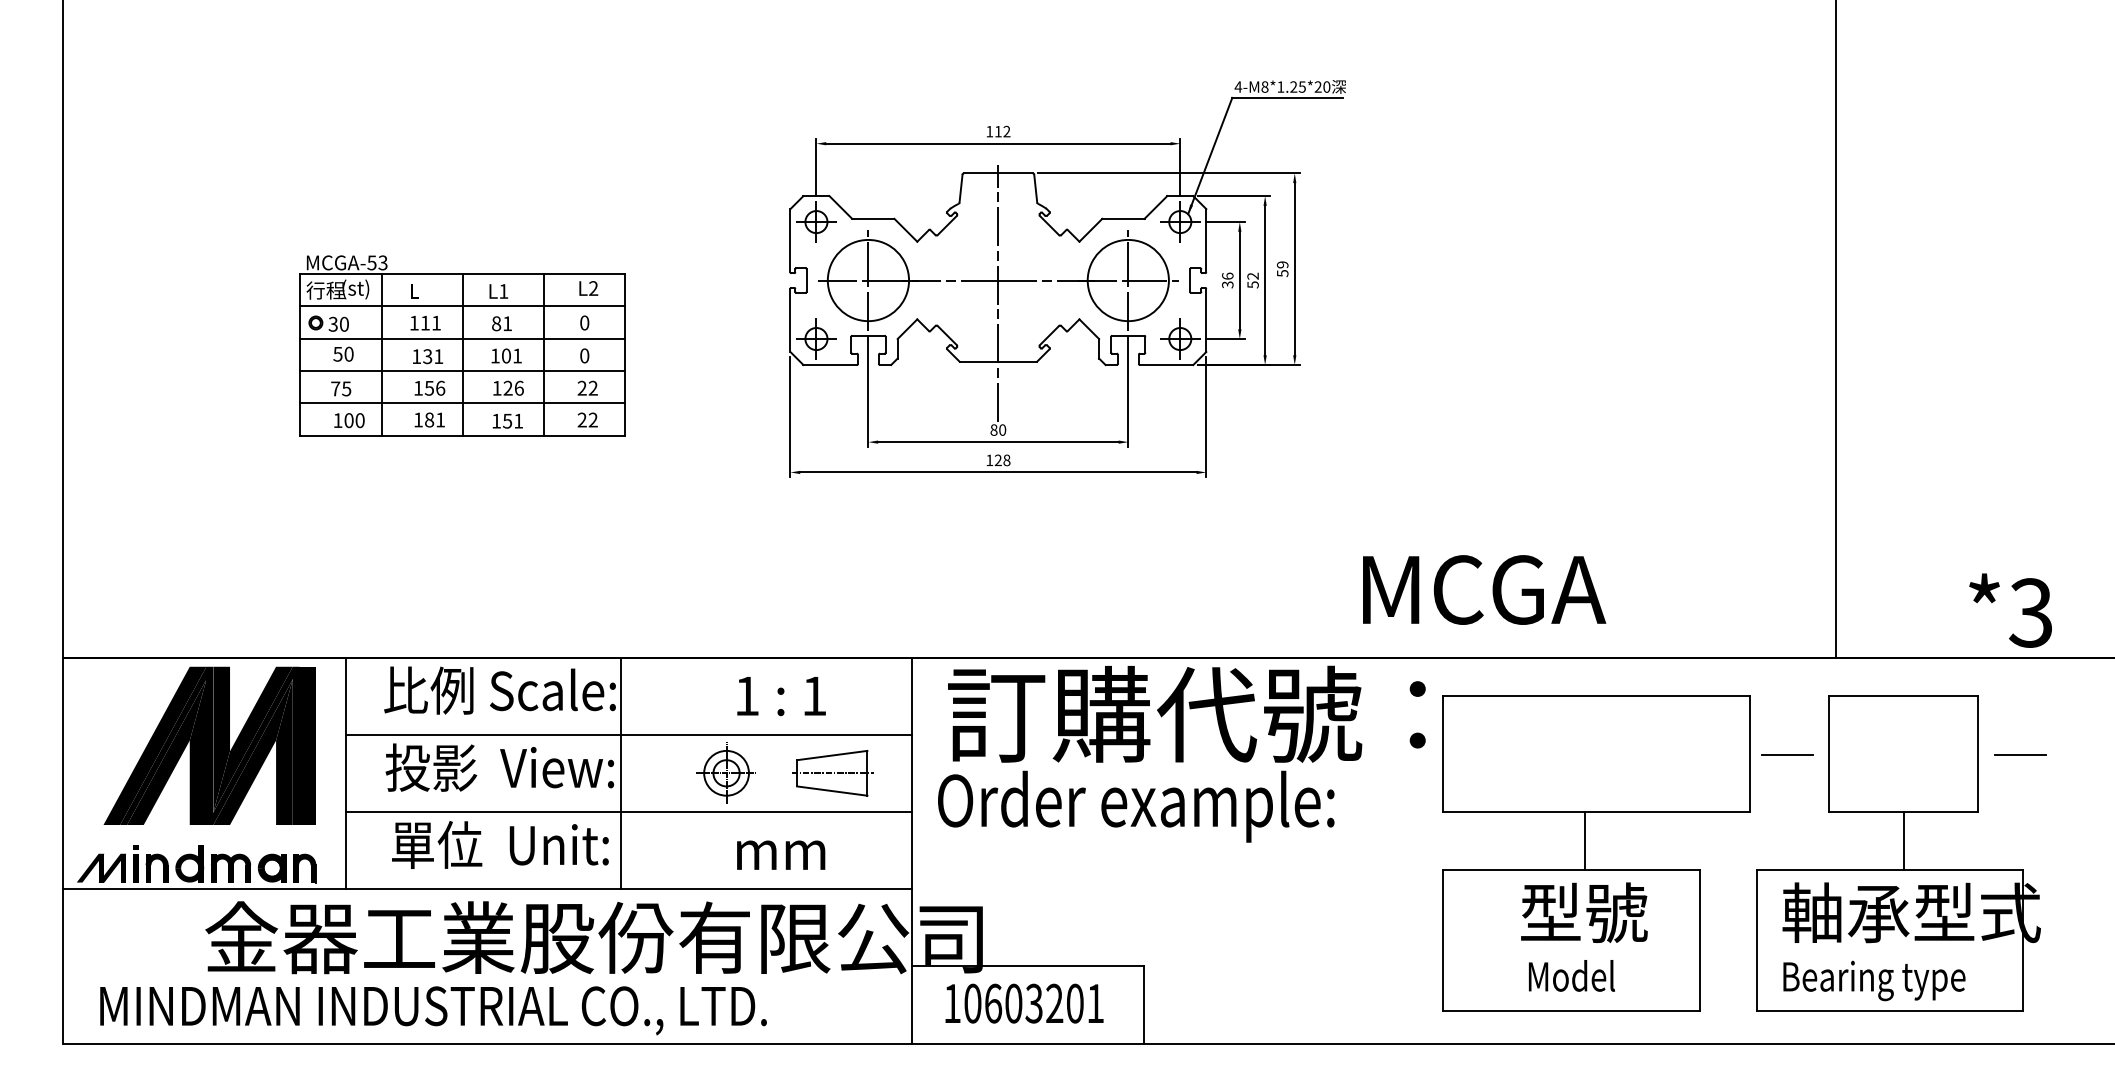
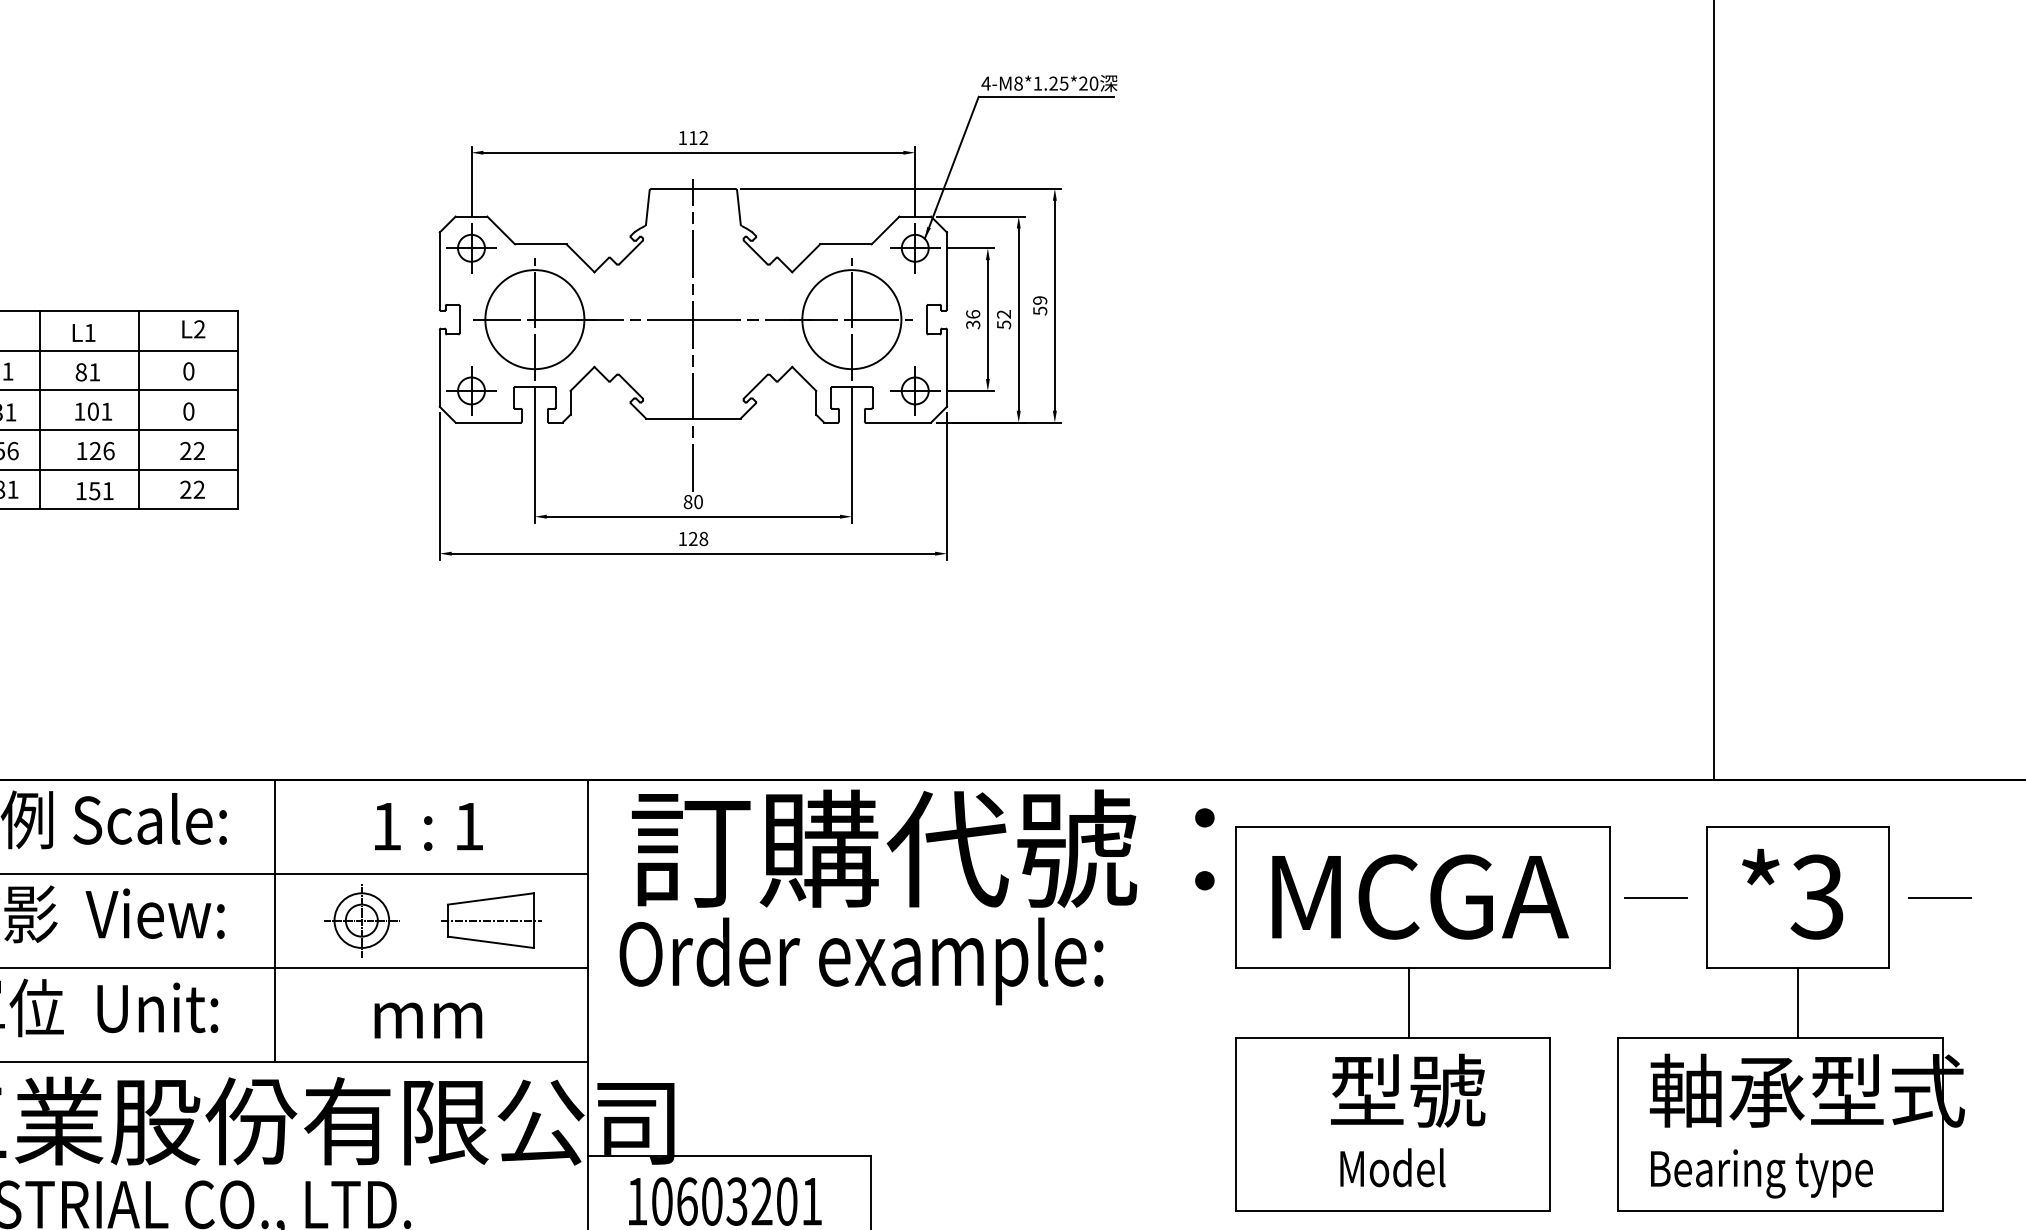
text: (1484, 589) -> (1420, 896), moved
text: (2010, 610) -> (1792, 894), moved
line: (621, 773) -> (275, 920), moved

